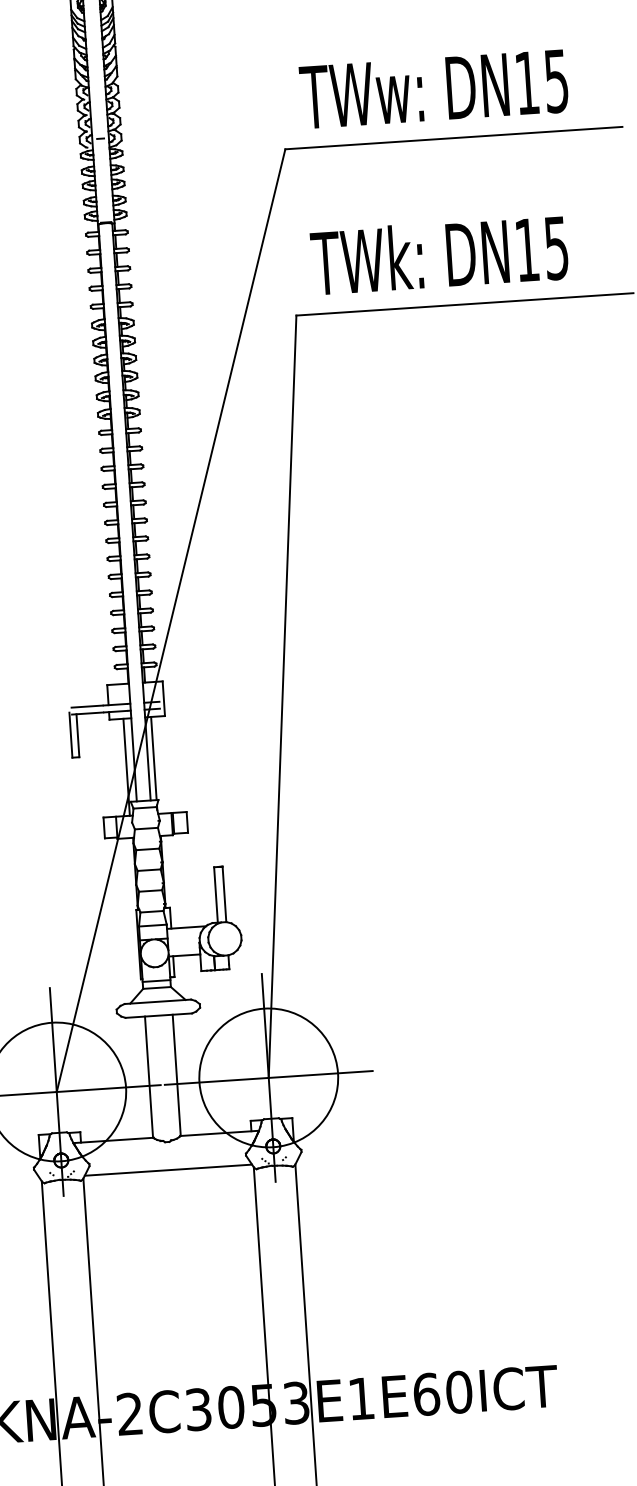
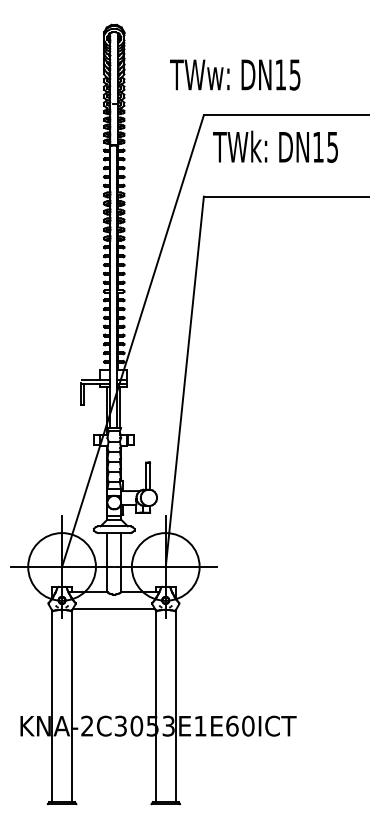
text: (434, 88) -> (235, 74), moved
text: (439, 254) -> (275, 146), moved

